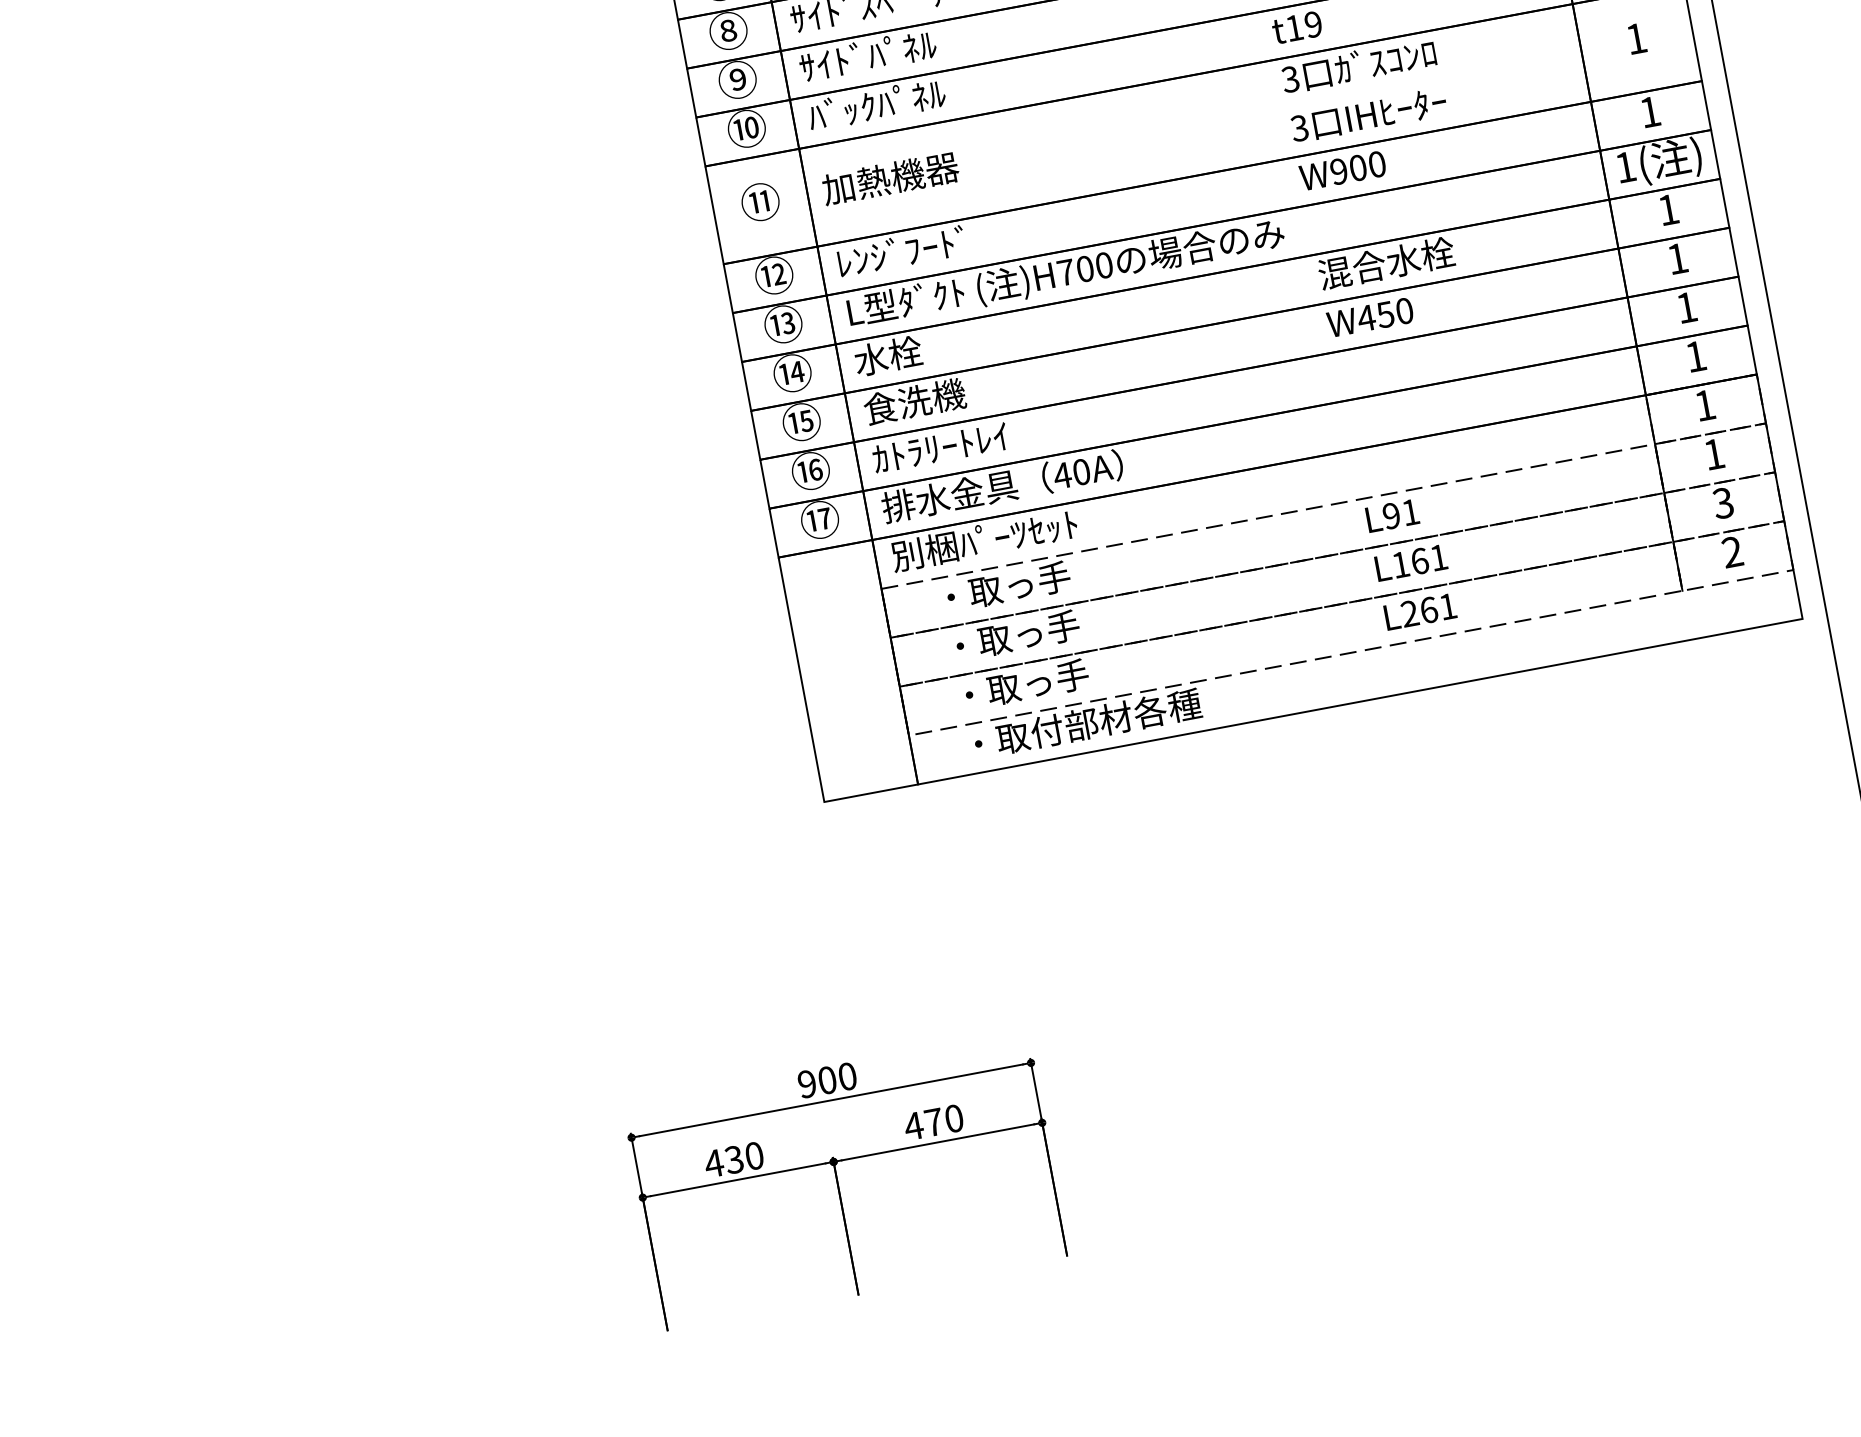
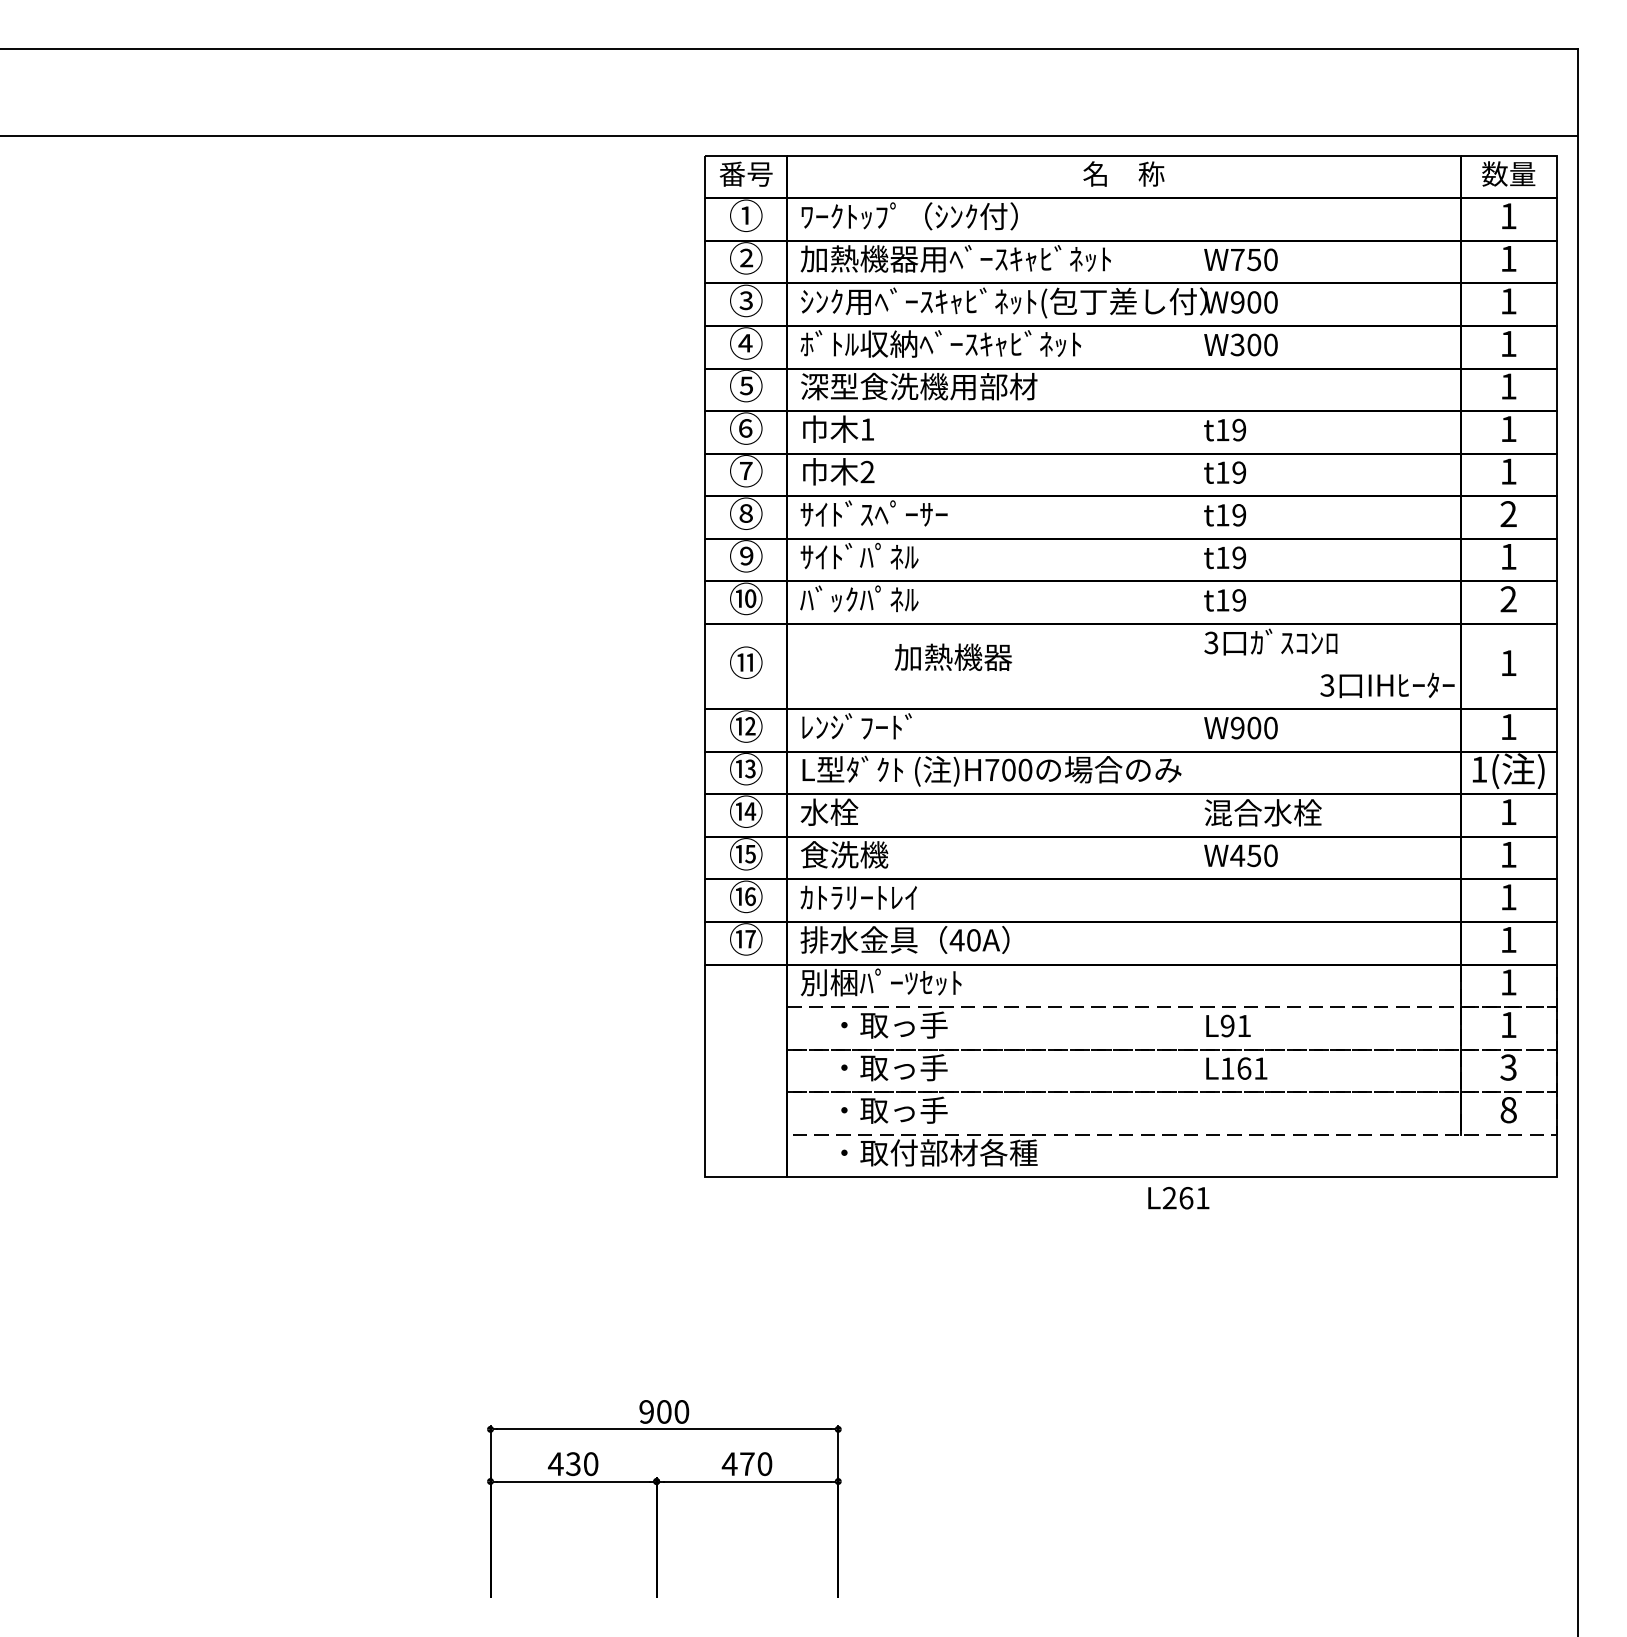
text: (1368, 115) -> (1387, 685), moved
text: (890, 177) -> (953, 656), moved
text: (1732, 551) -> (1508, 1109), 2 -> 8
text: (1420, 612) -> (1178, 1198), moved

